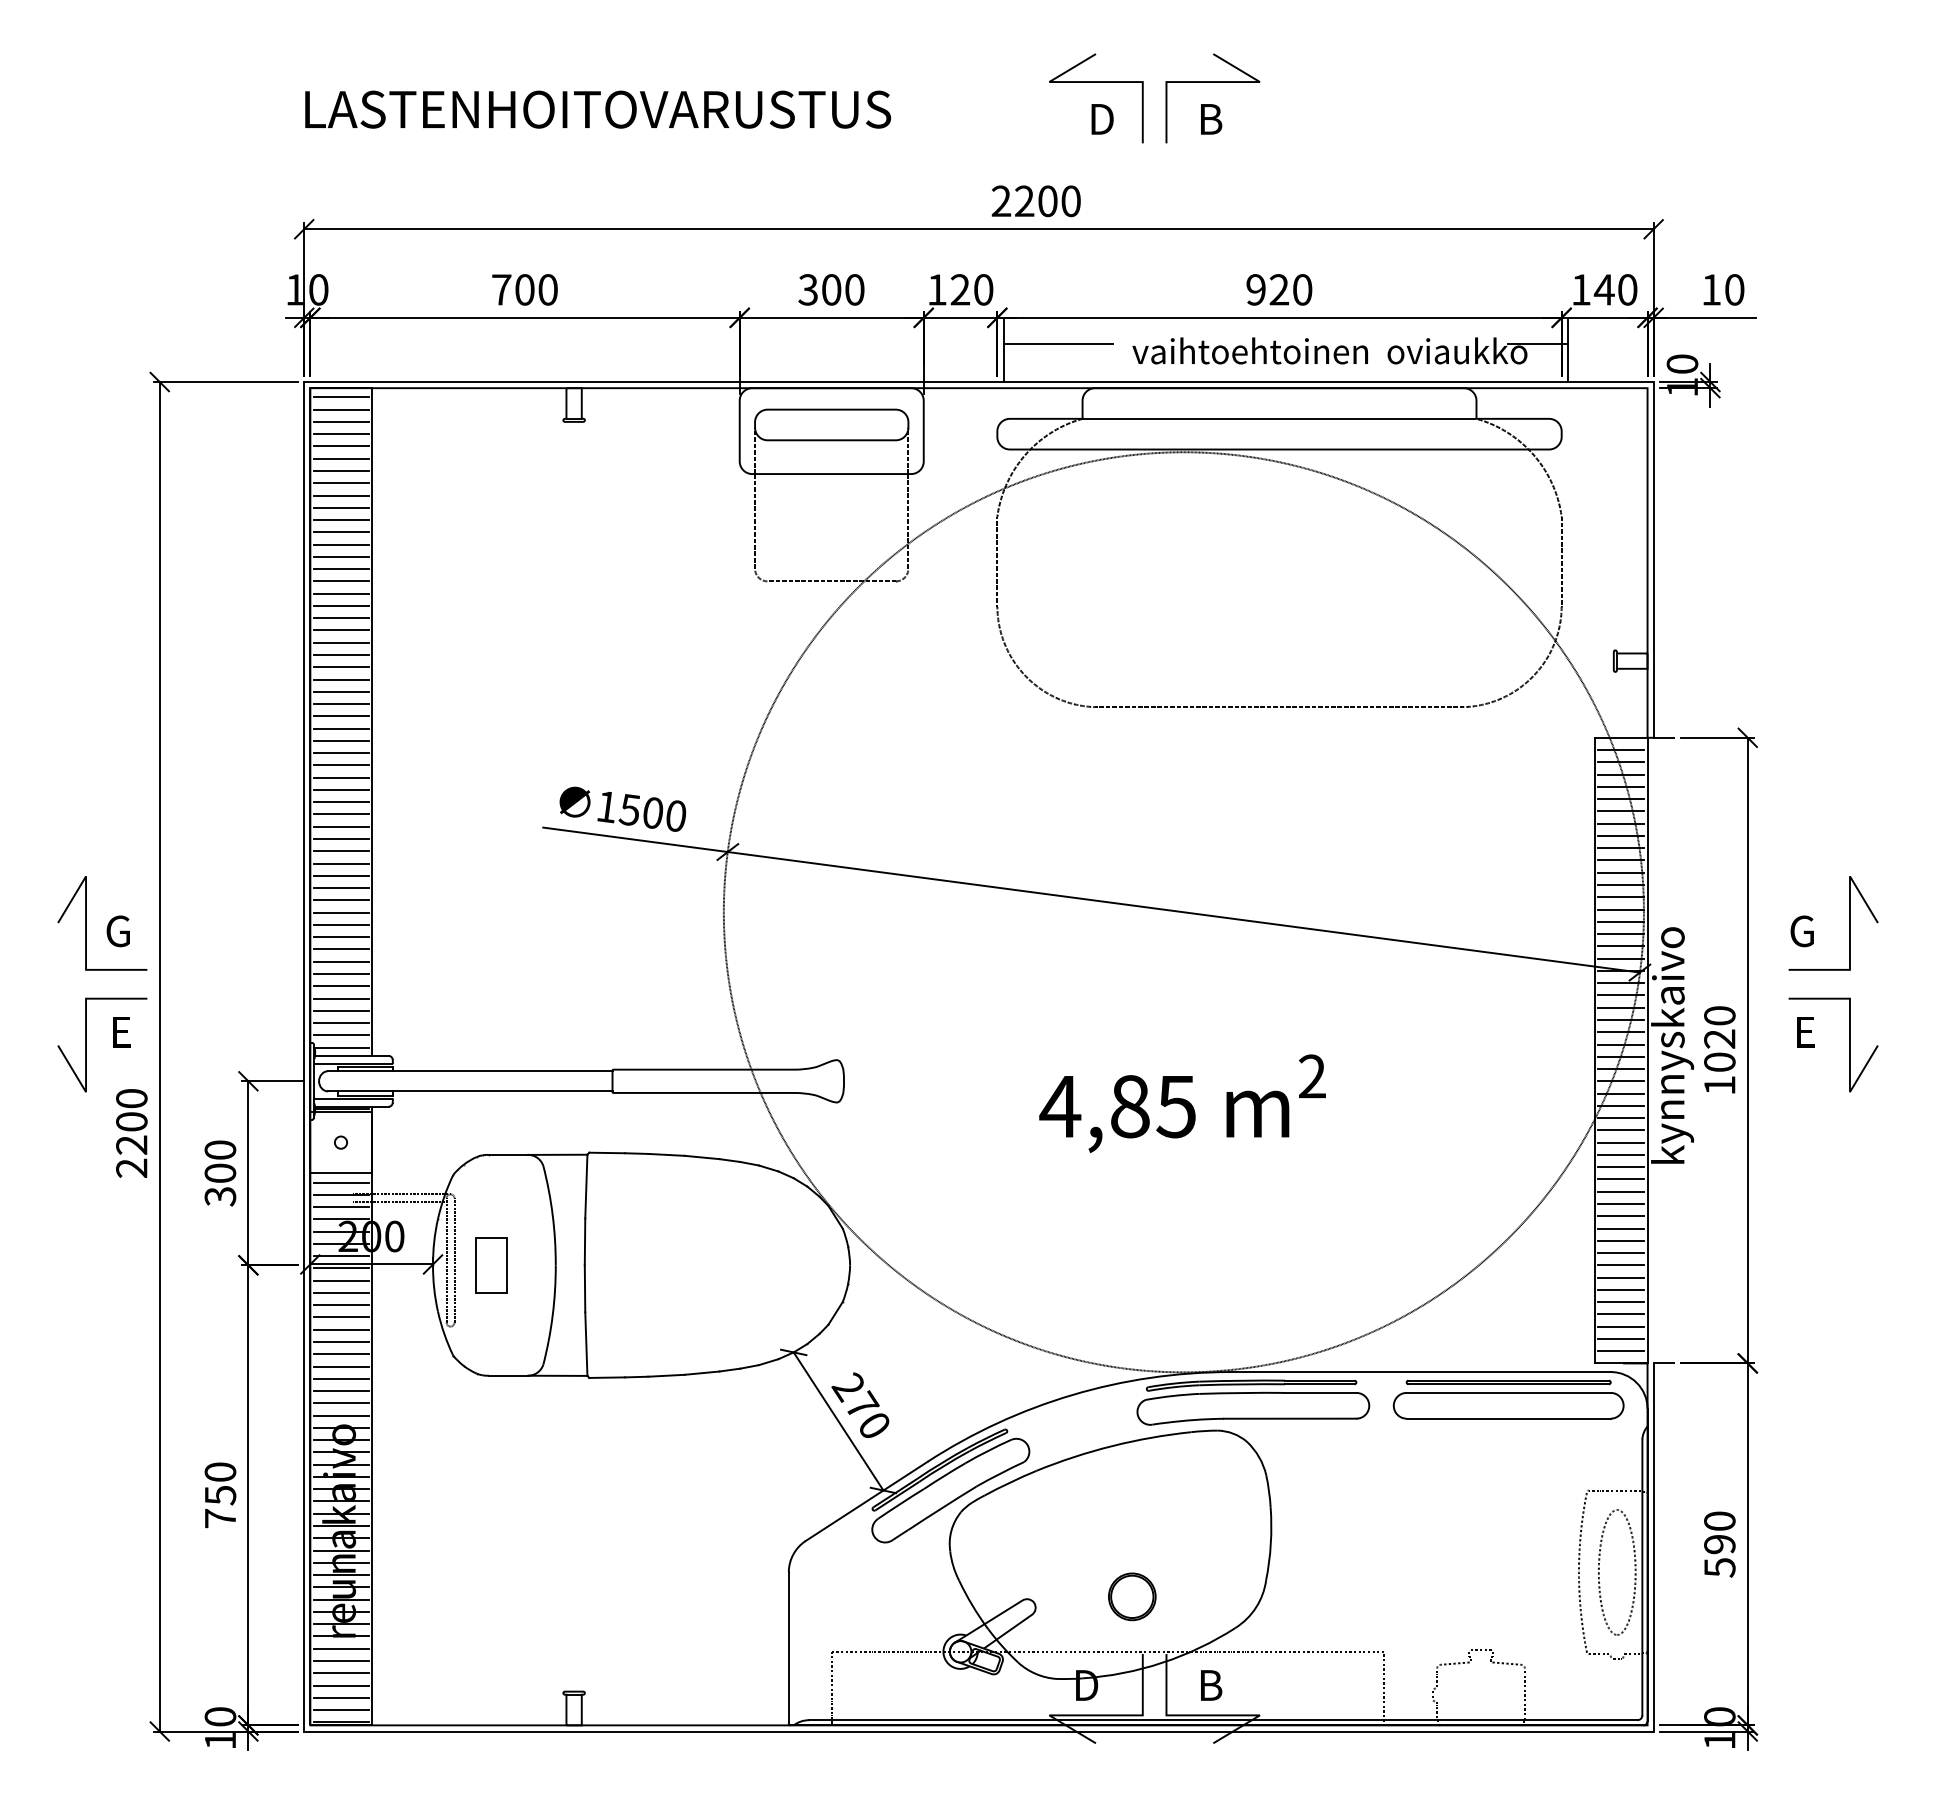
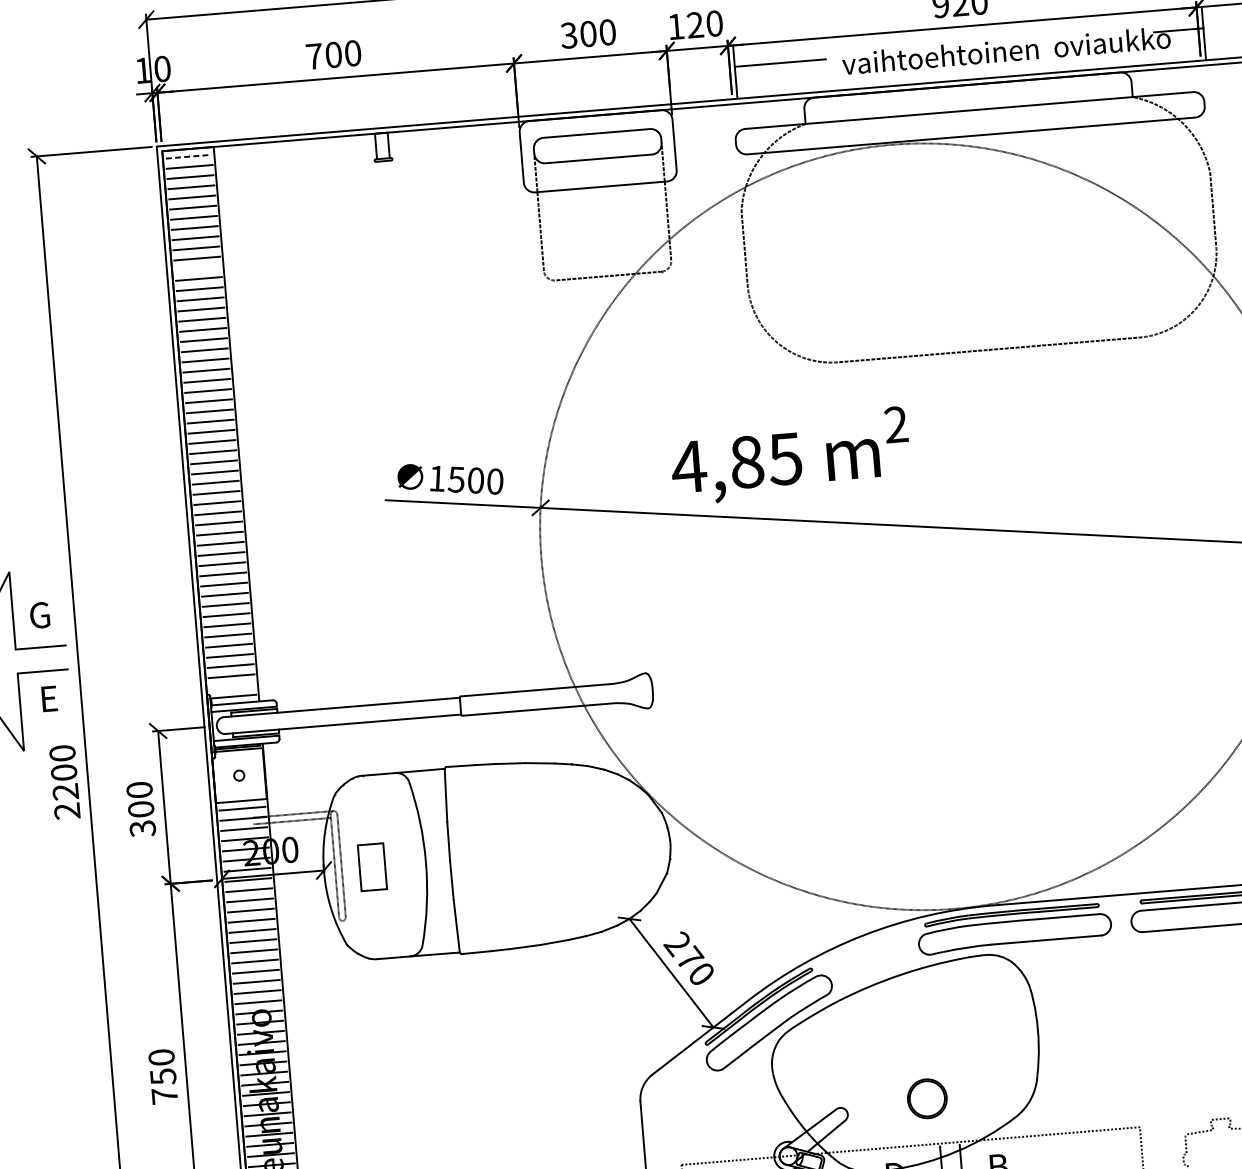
line: (341, 397) -> (188, 156), solid -> dashed
line: (341, 532) -> (198, 268), removed
line: (341, 1035) -> (232, 686), removed
text: (1182, 1103) -> (790, 456), moved

